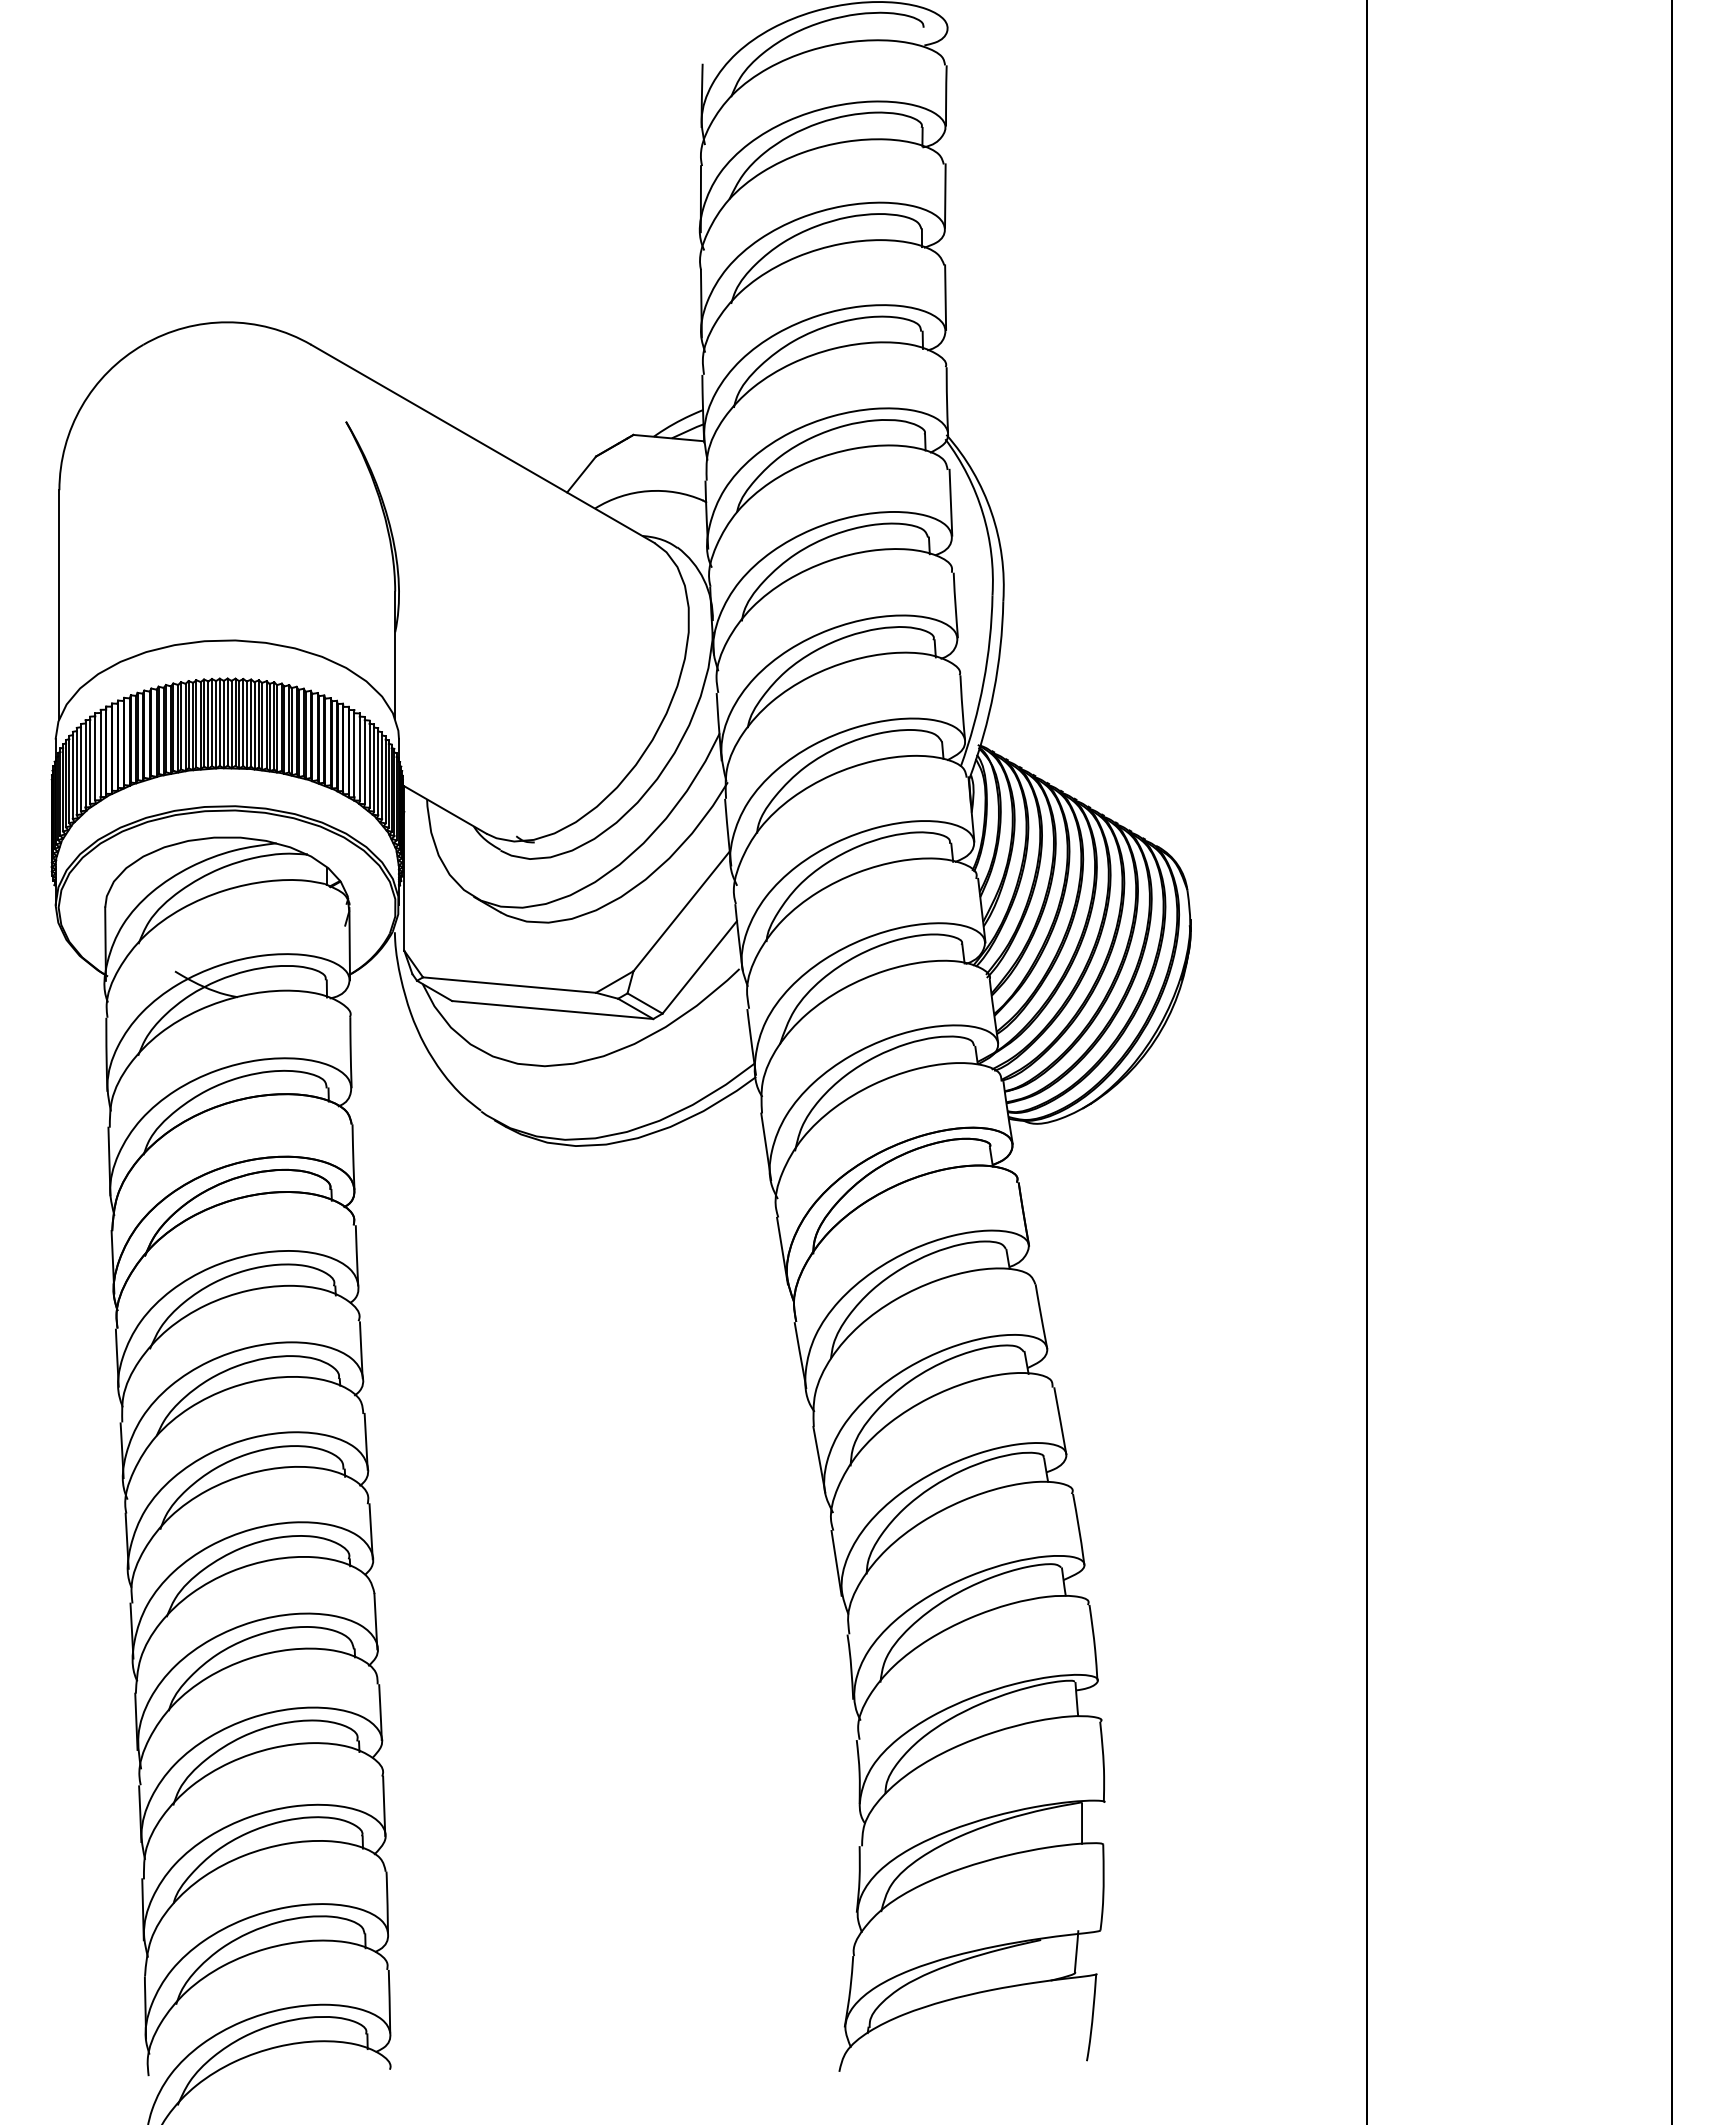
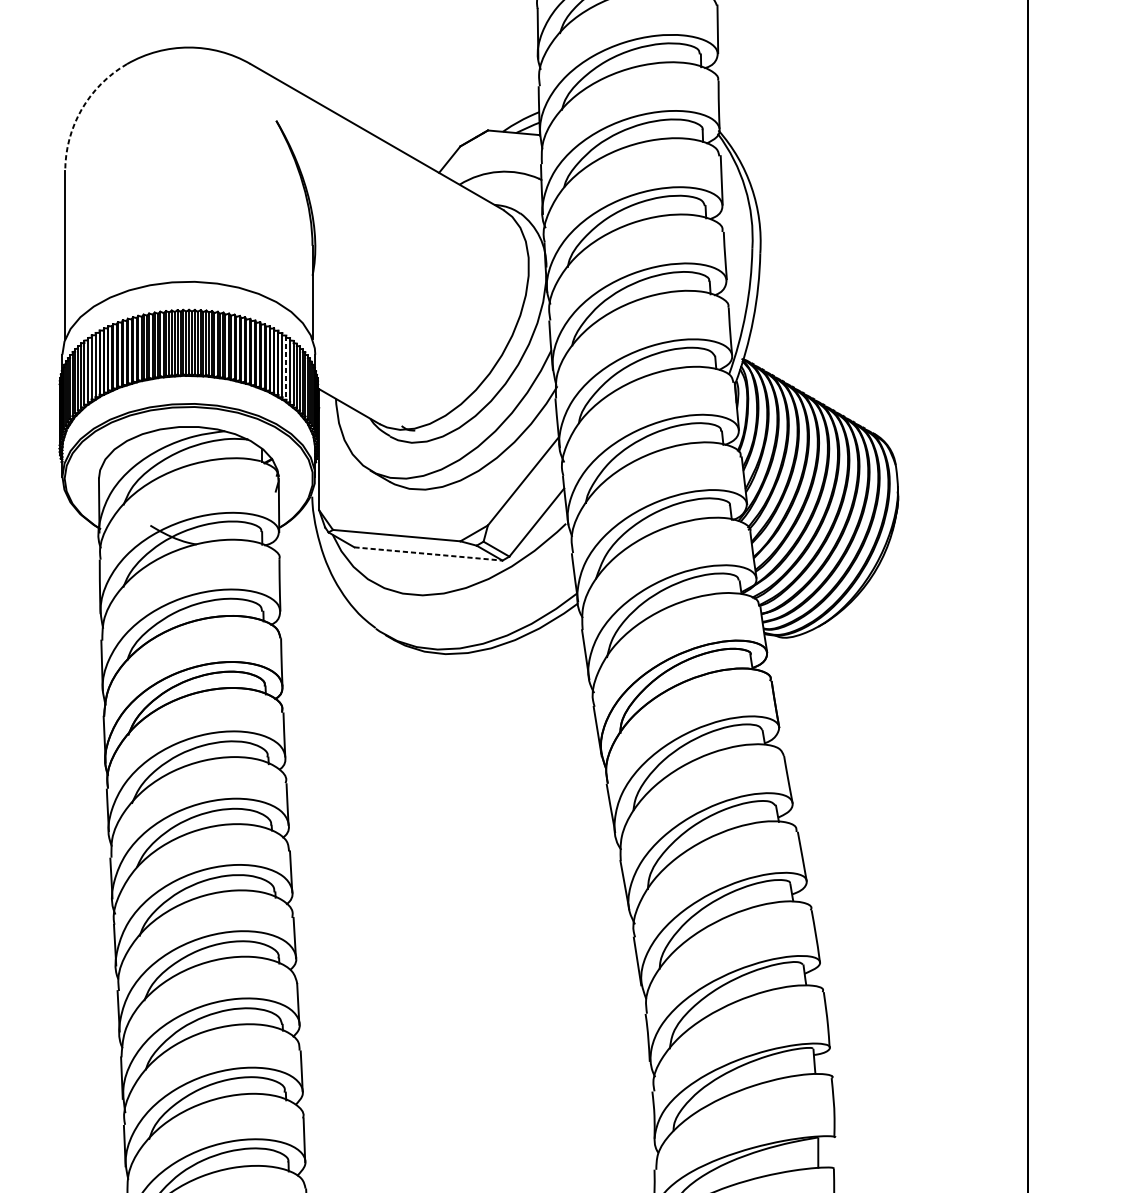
arc: (81, 406) -> (81, 109), solid -> dashed
line: (359, 757) -> (286, 368), solid -> dashed
line: (552, 1010) -> (428, 554), solid -> dashed

